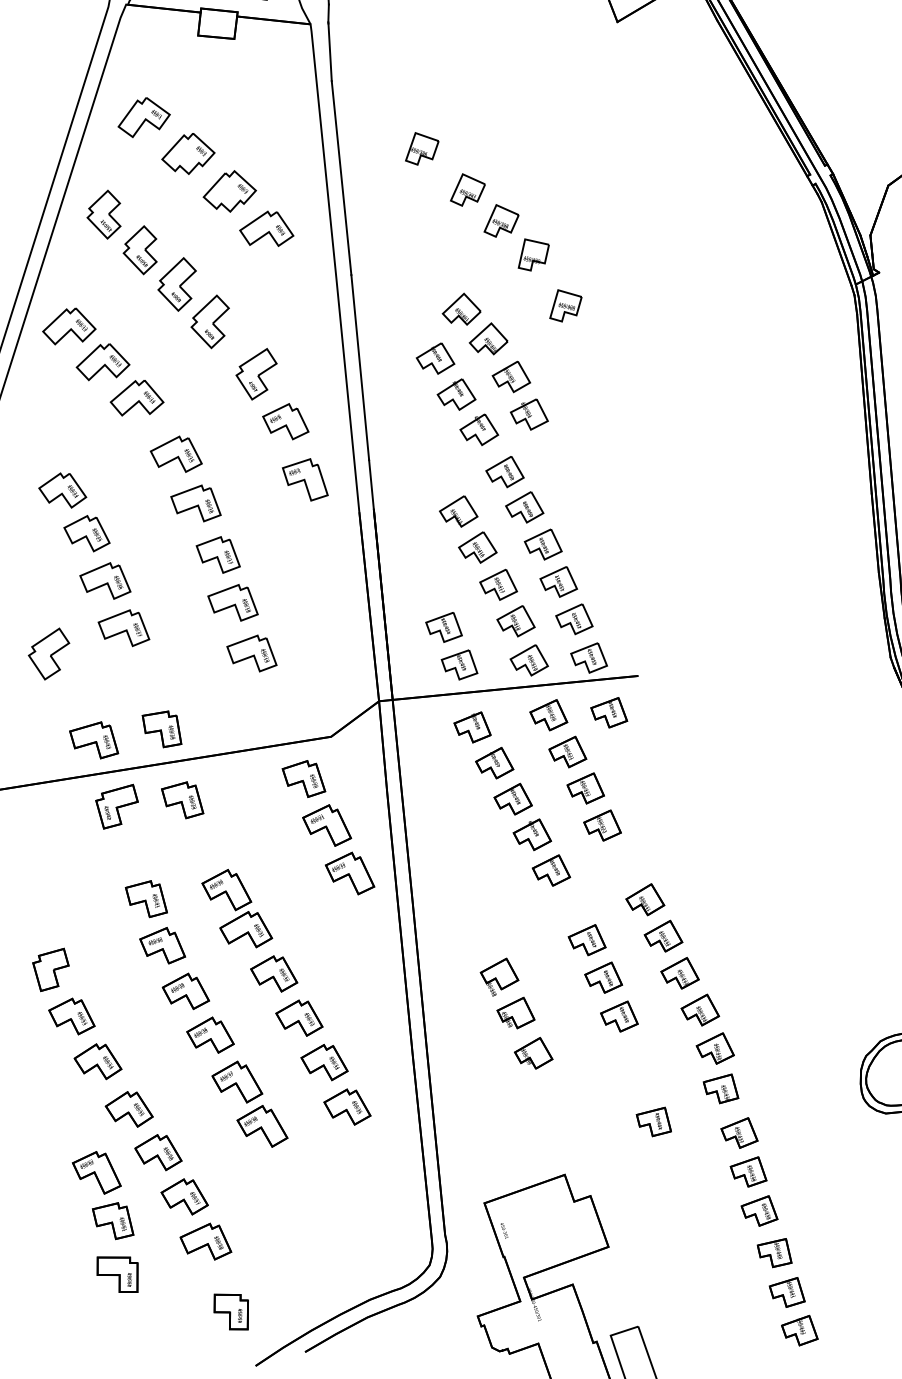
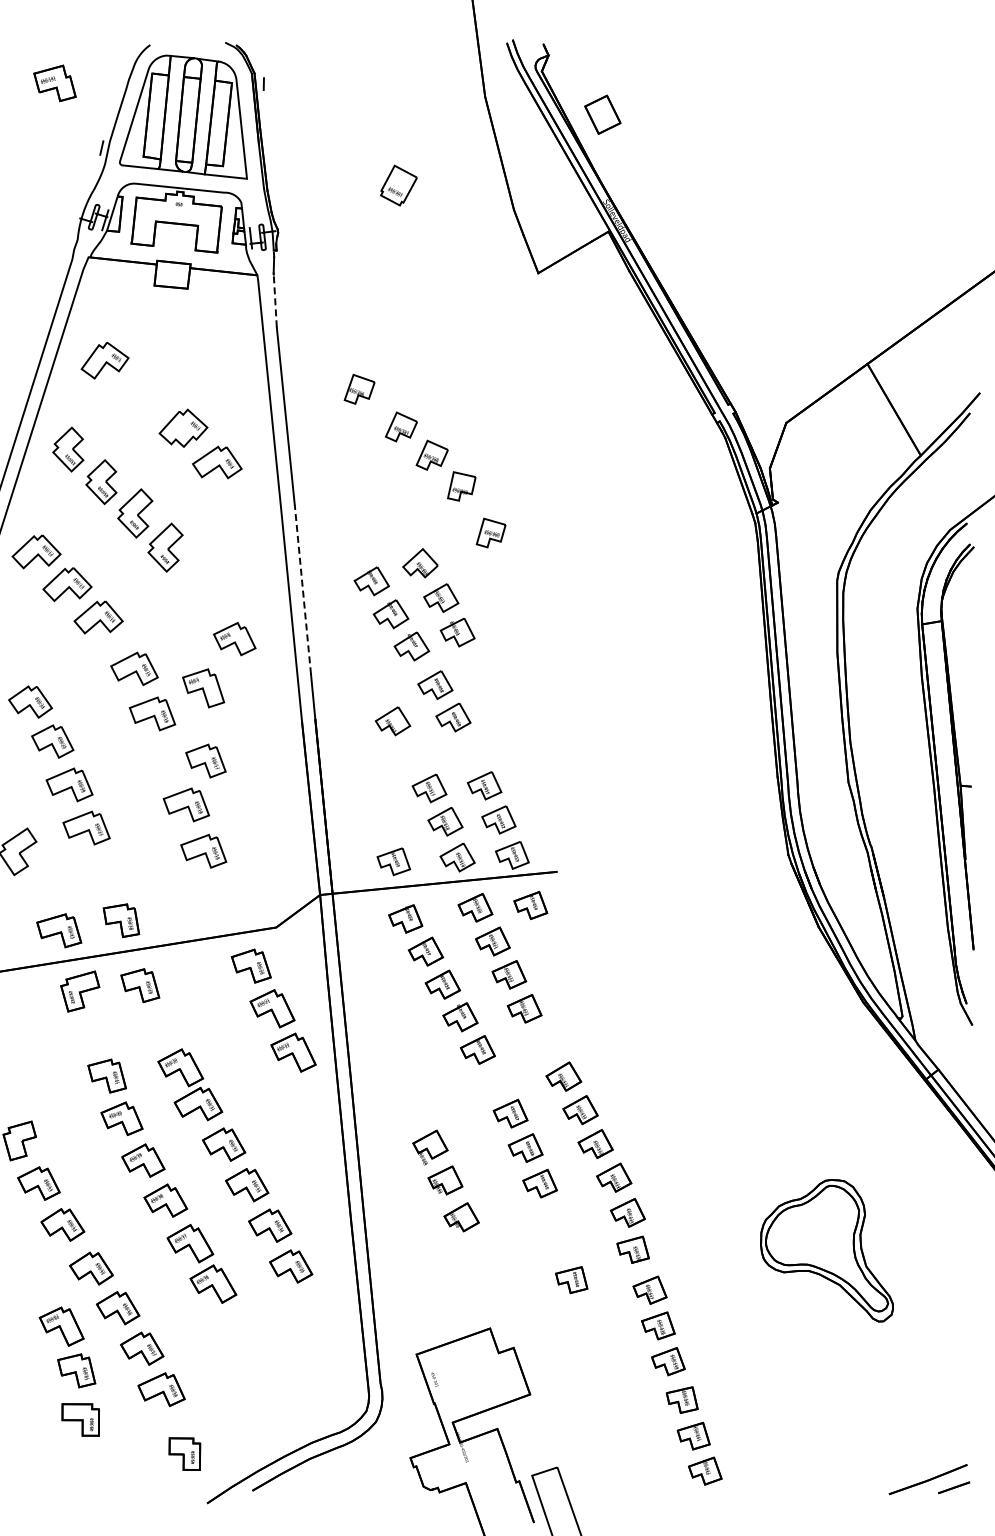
line: (330, 51) -> (275, 300), solid -> dashed
part: (188, 153) -> (145, 393), removed
part: (461, 309) -> (395, 536), removed
line: (359, 367) -> (302, 589), solid -> dashed
part: (256, 374) -> (207, 595), removed
part: (305, 480) -> (203, 688), moved
part: (543, 544) -> (470, 751), removed
part: (477, 547) -> (410, 754), removed
part: (217, 554) -> (205, 760), moved
part: (443, 627) -> (379, 827), removed

